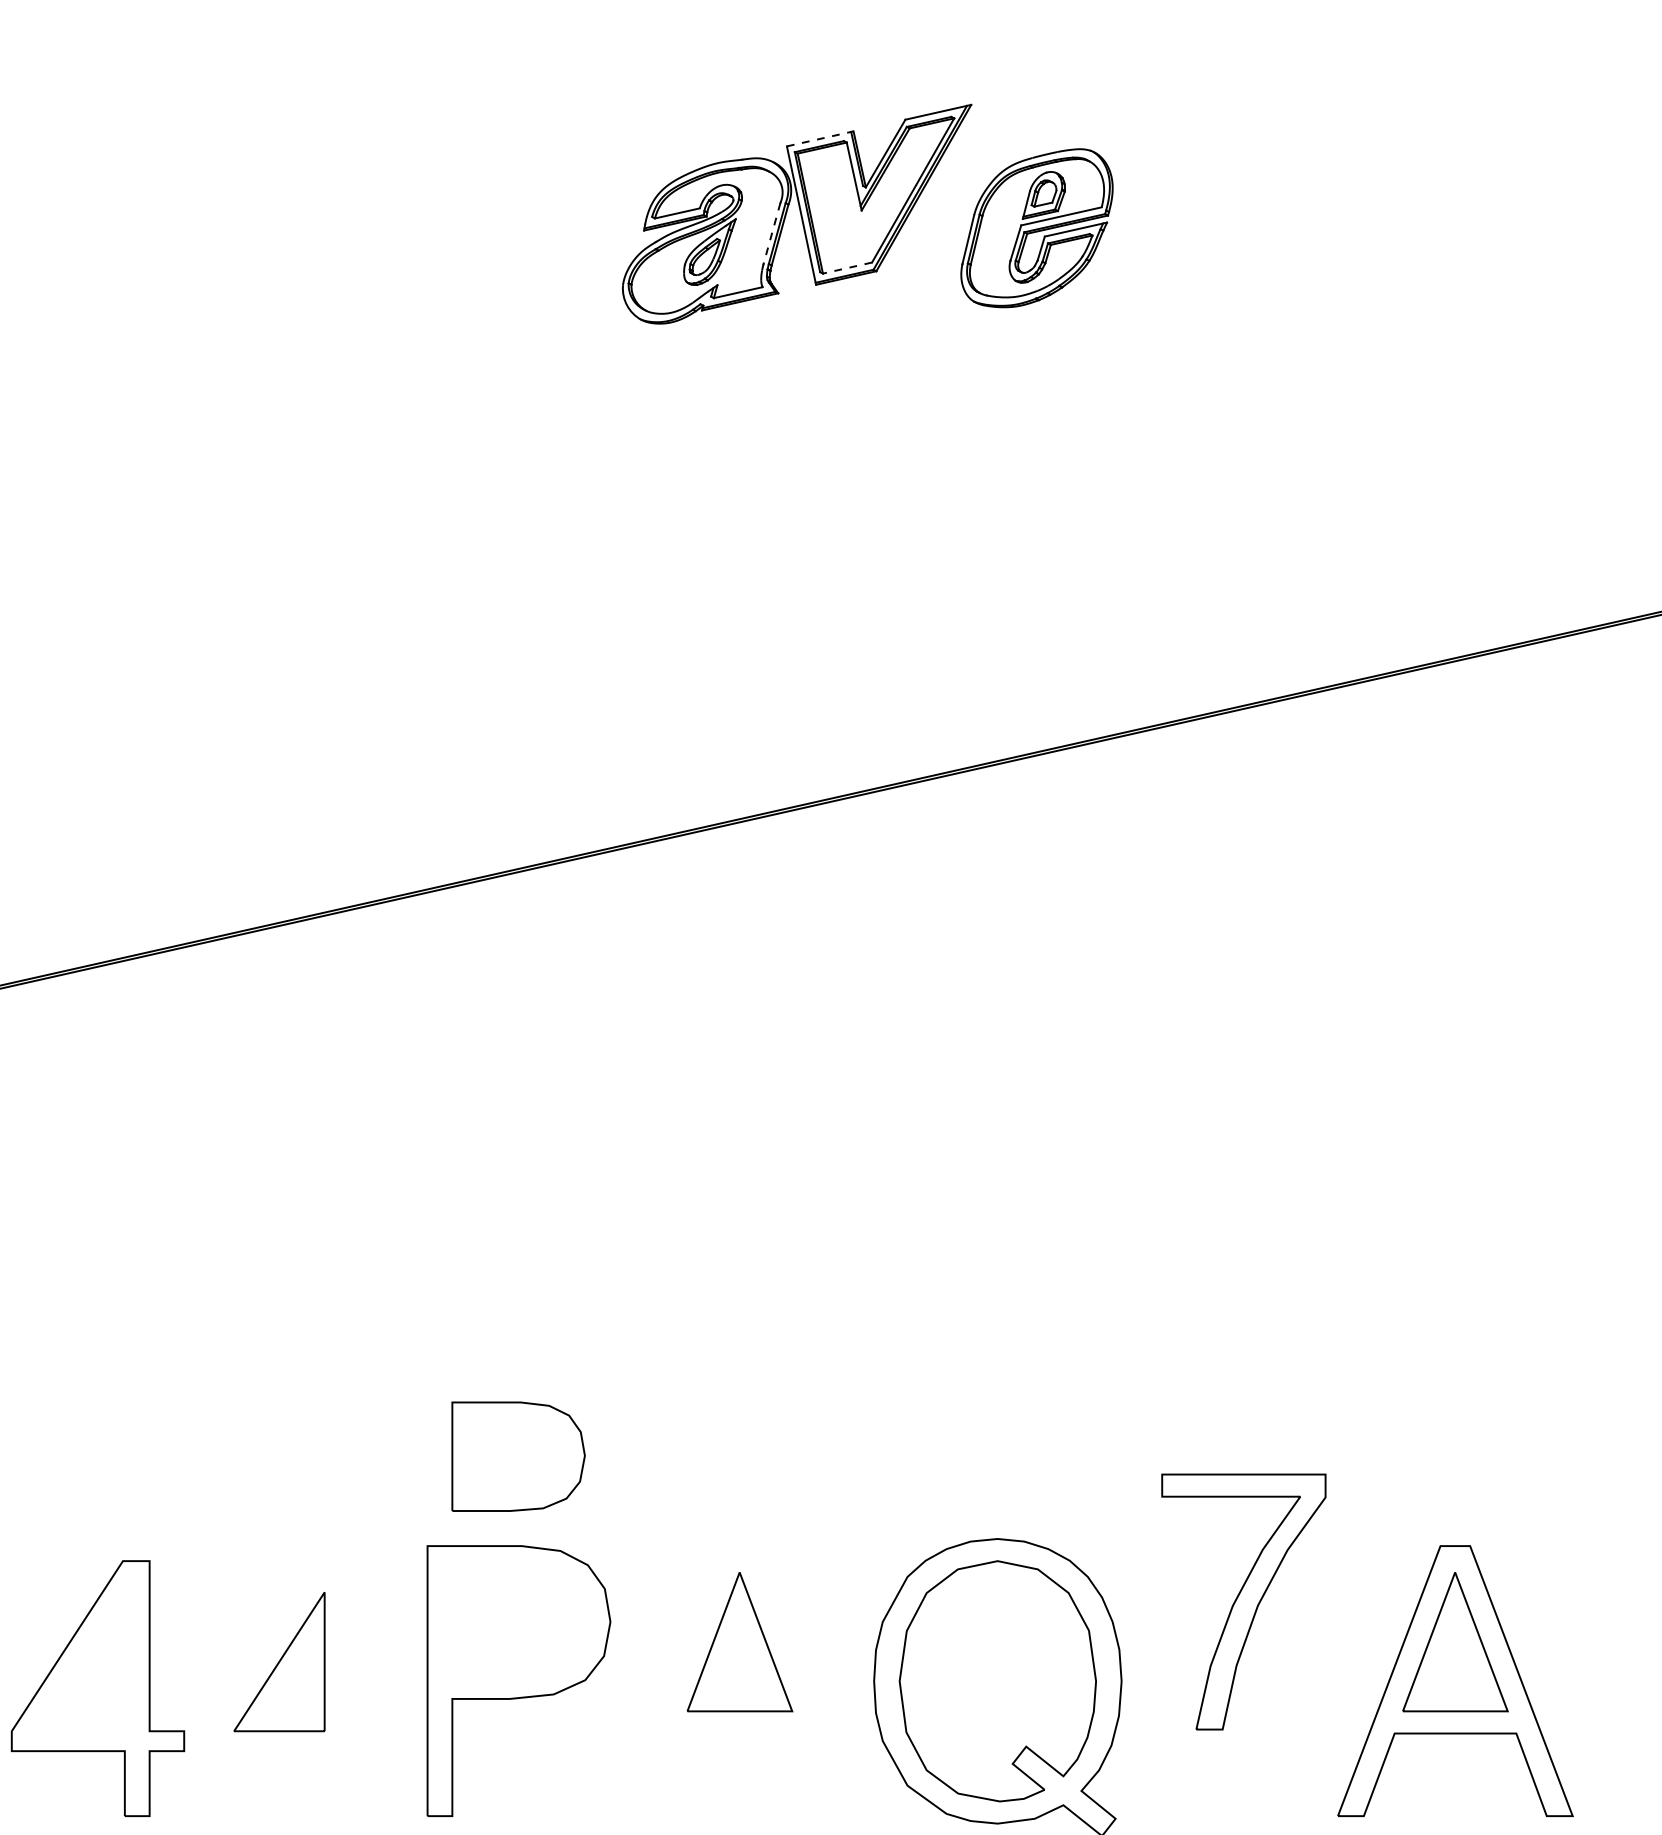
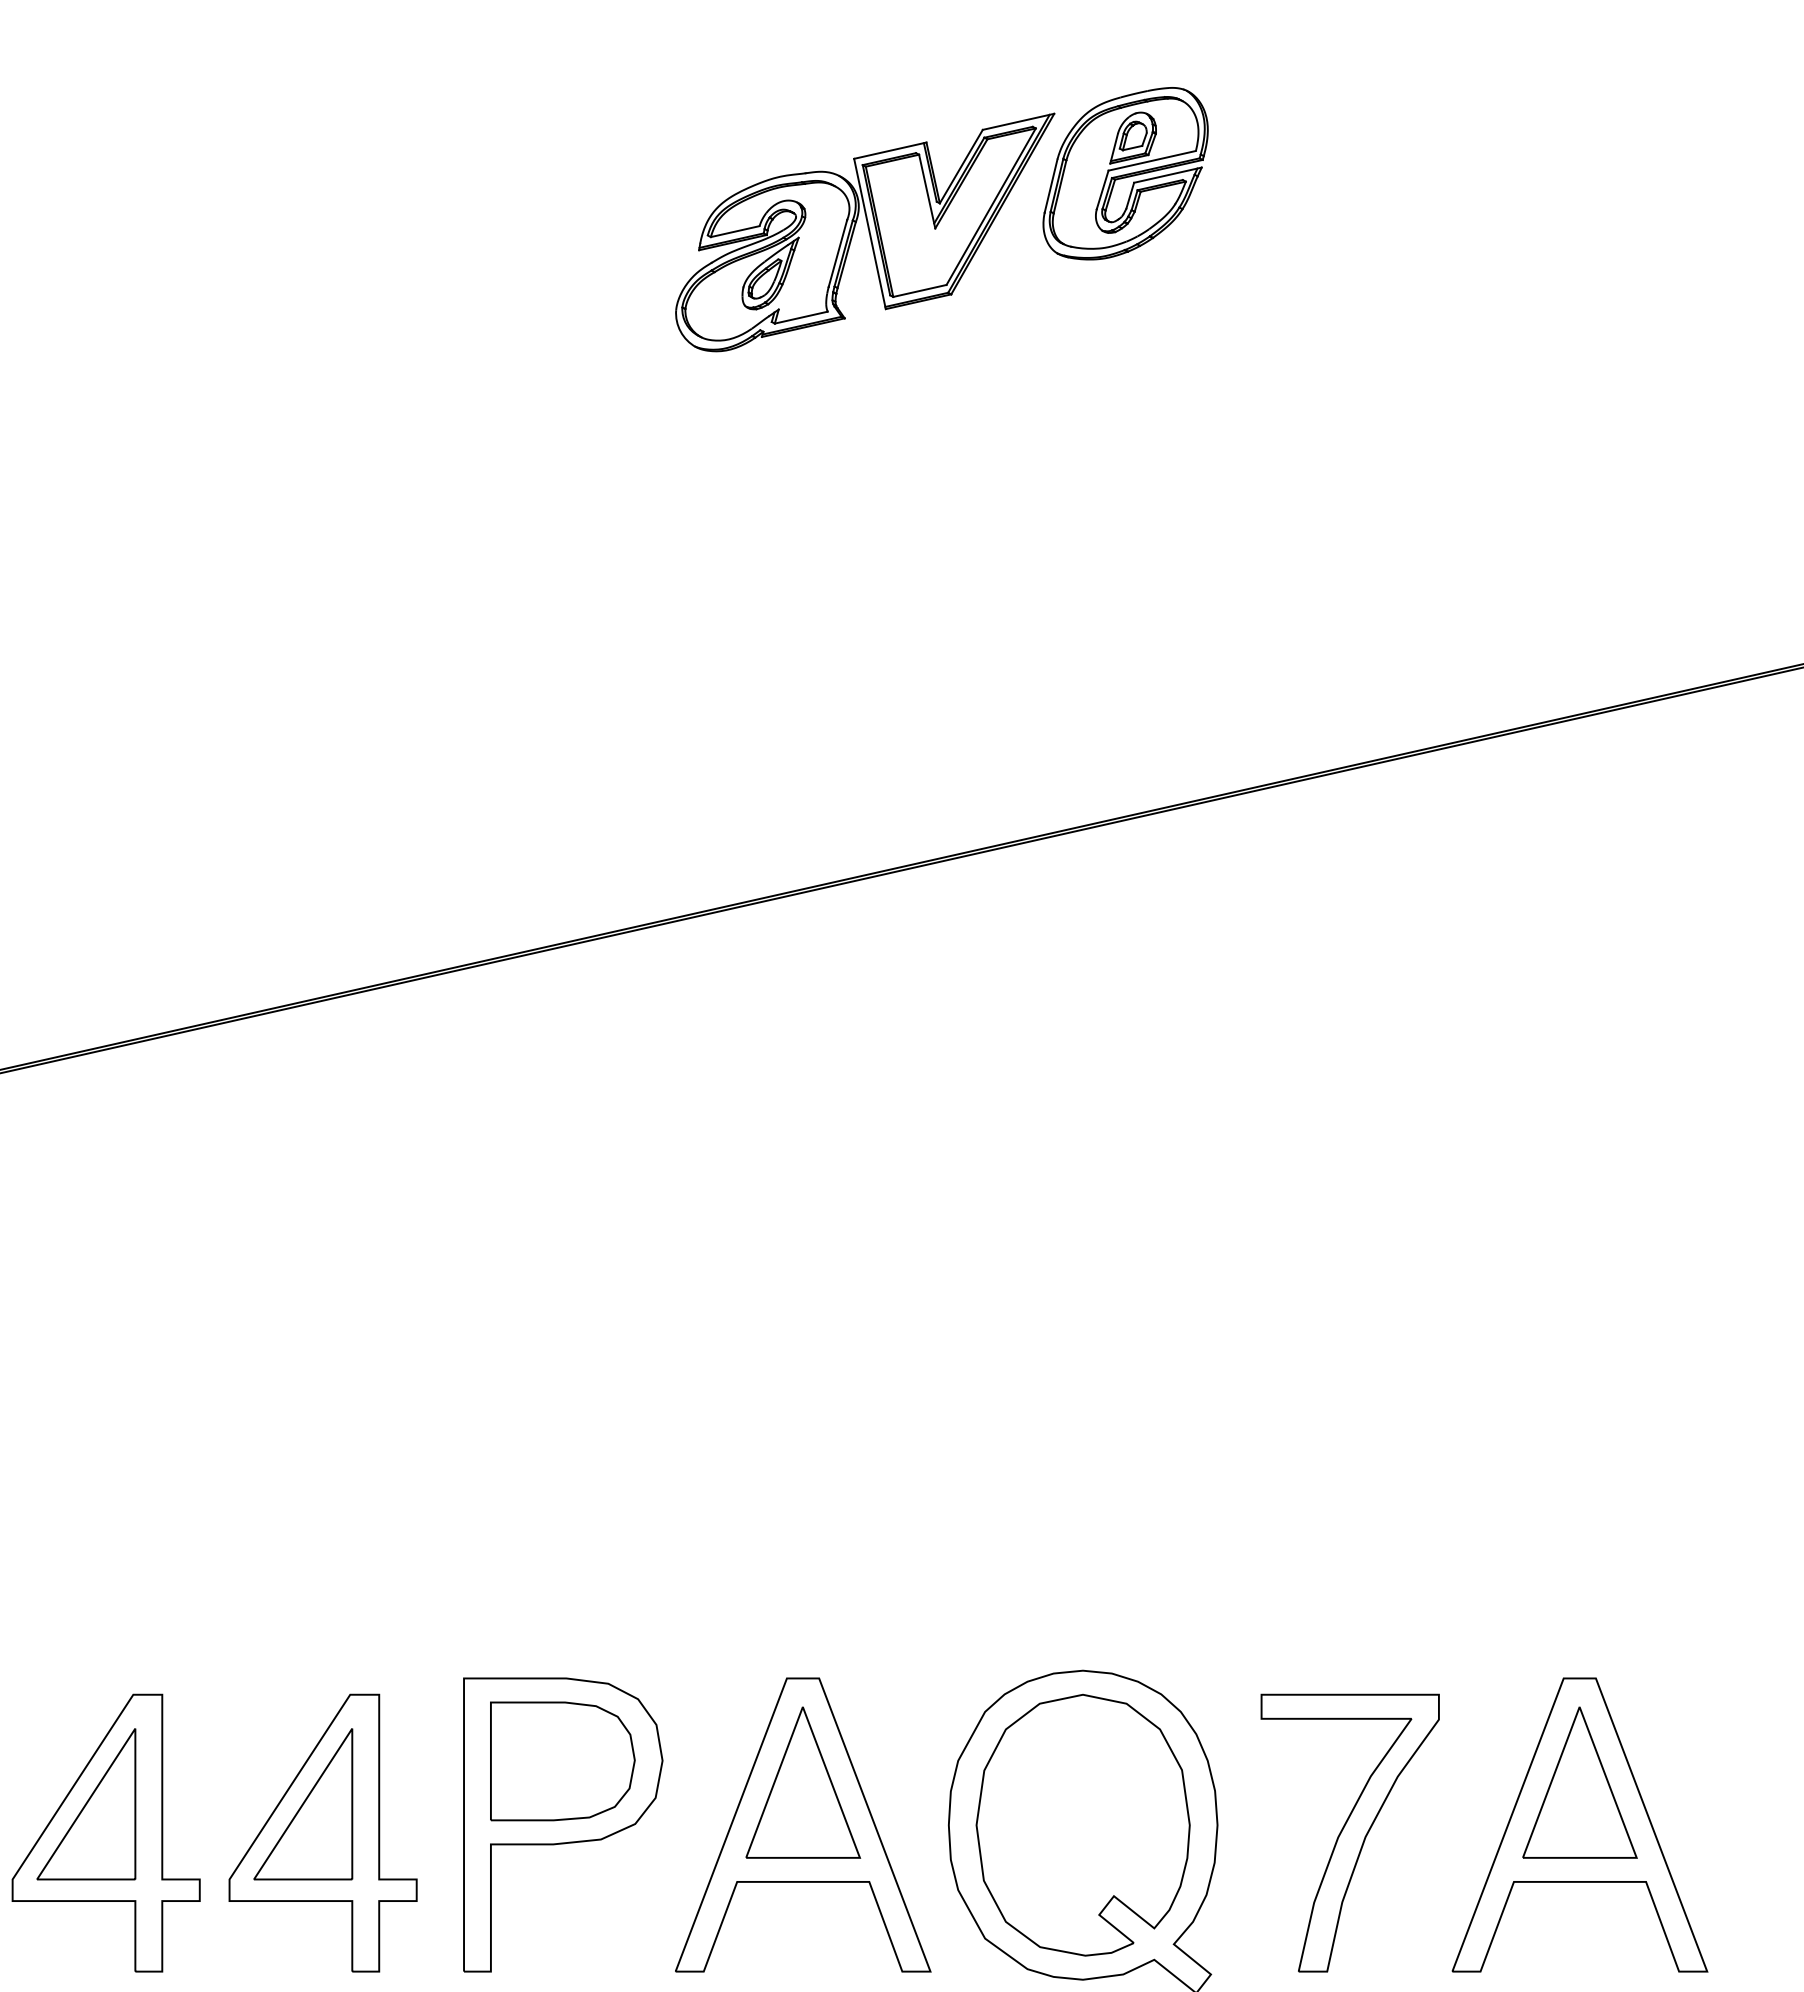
line: (820, 138) -> (890, 150), dashed -> solid
part: (1036, 228) -> (1125, 173), moved
line: (771, 233) -> (837, 253), dashed -> solid
line: (847, 268) -> (919, 291), dashed -> solid
part: (518, 1456) -> (562, 1761), moved
part: (1243, 1601) -> (1349, 1832), moved
part: (79, 1662) -> (86, 1804), added
part: (740, 1680) -> (803, 1824), added
part: (297, 1688) -> (322, 1832), added

